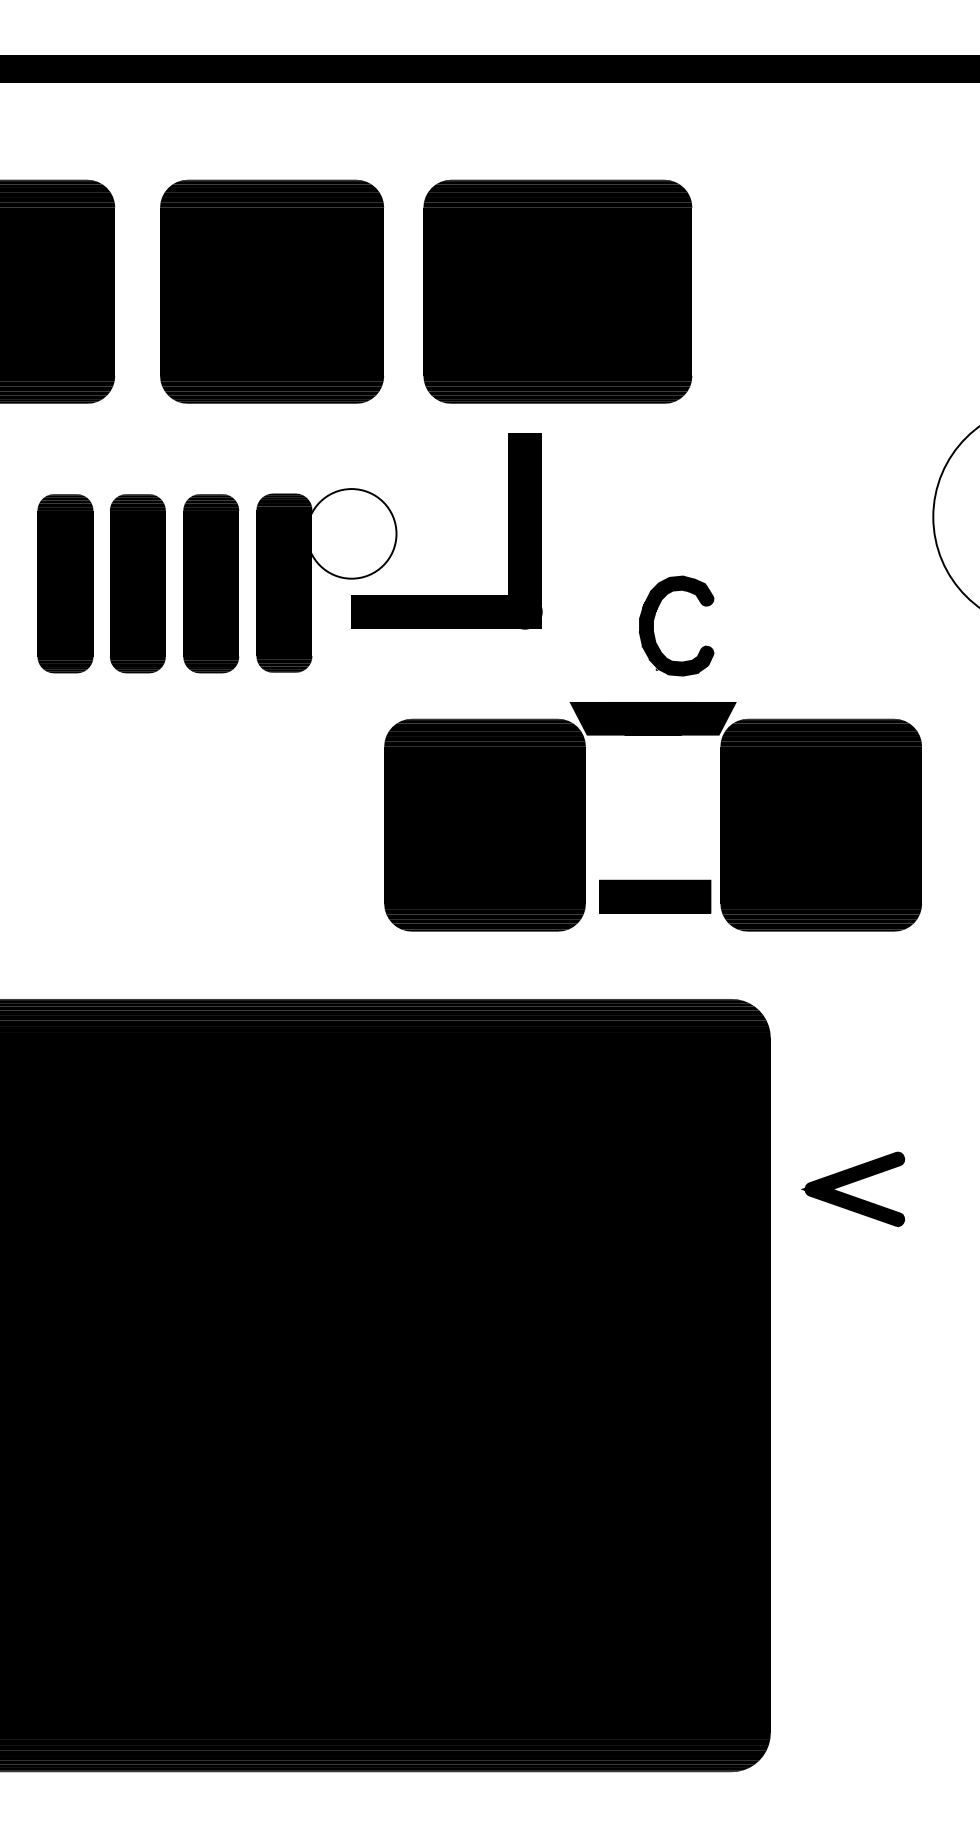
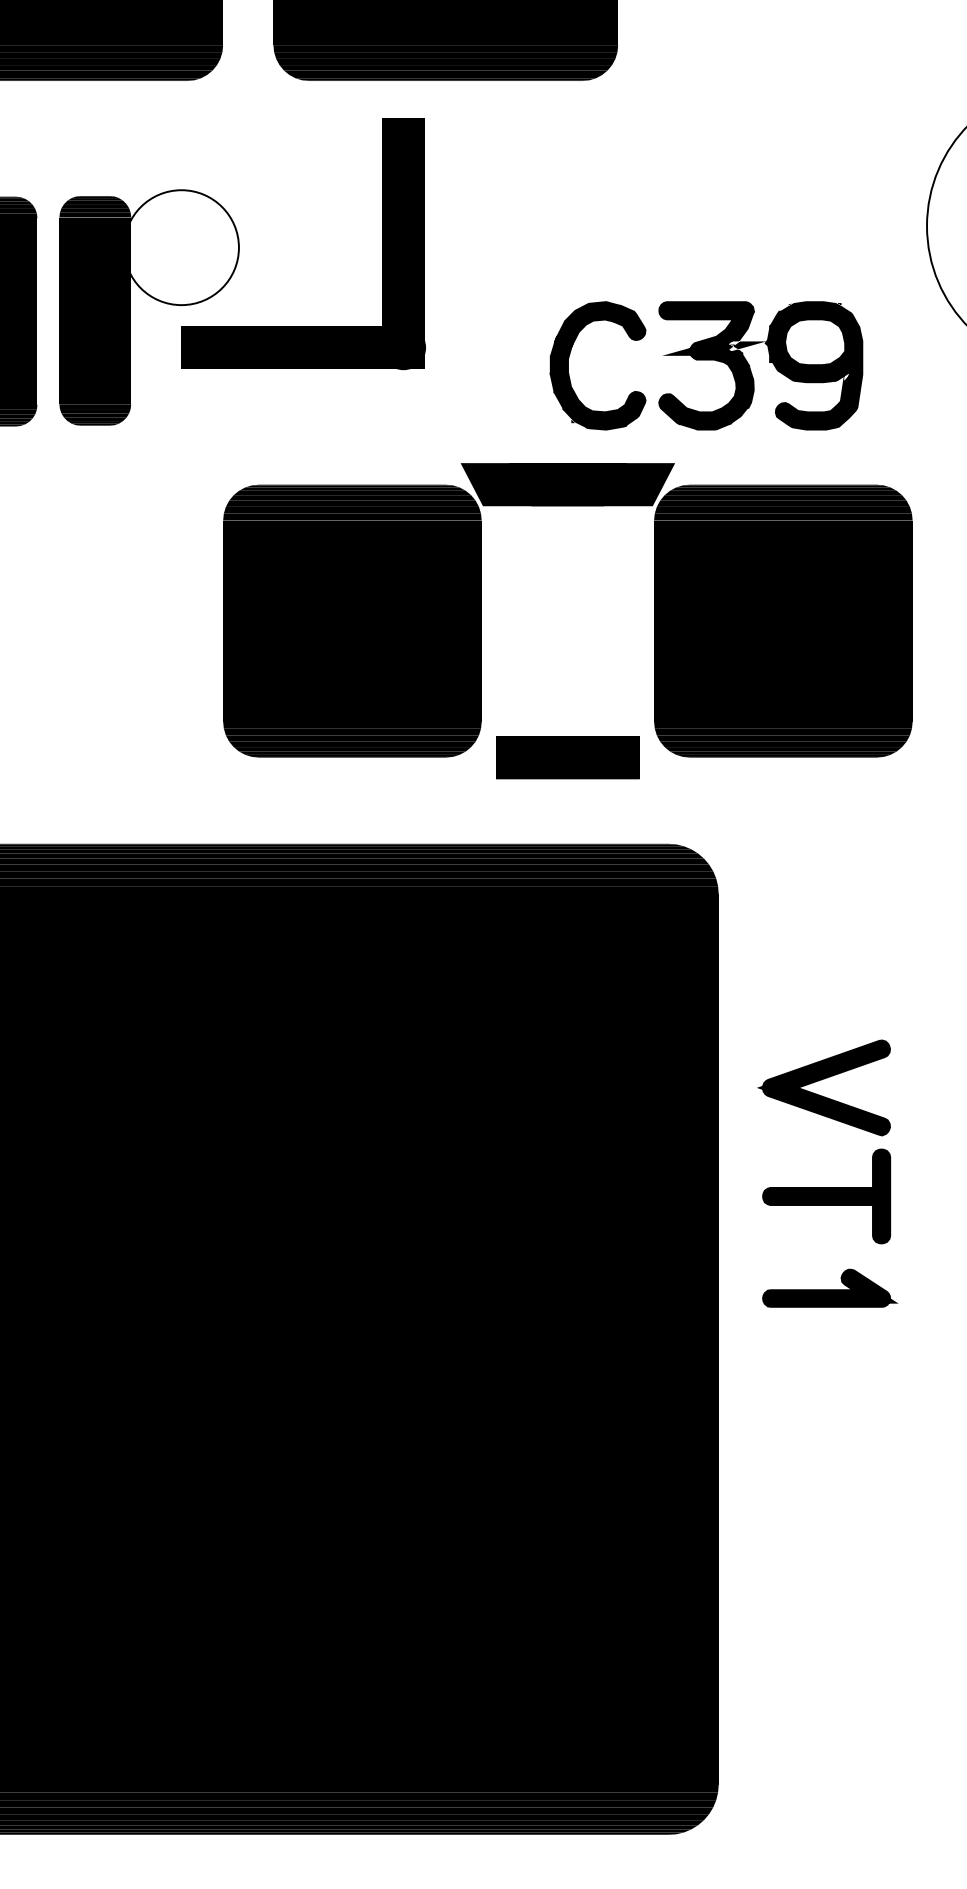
part: (810, 623) -> (769, 362), added
part: (655, 896) -> (568, 757), moved
part: (854, 1273) -> (826, 1195), added
part: (857, 1345) -> (829, 1288), added

